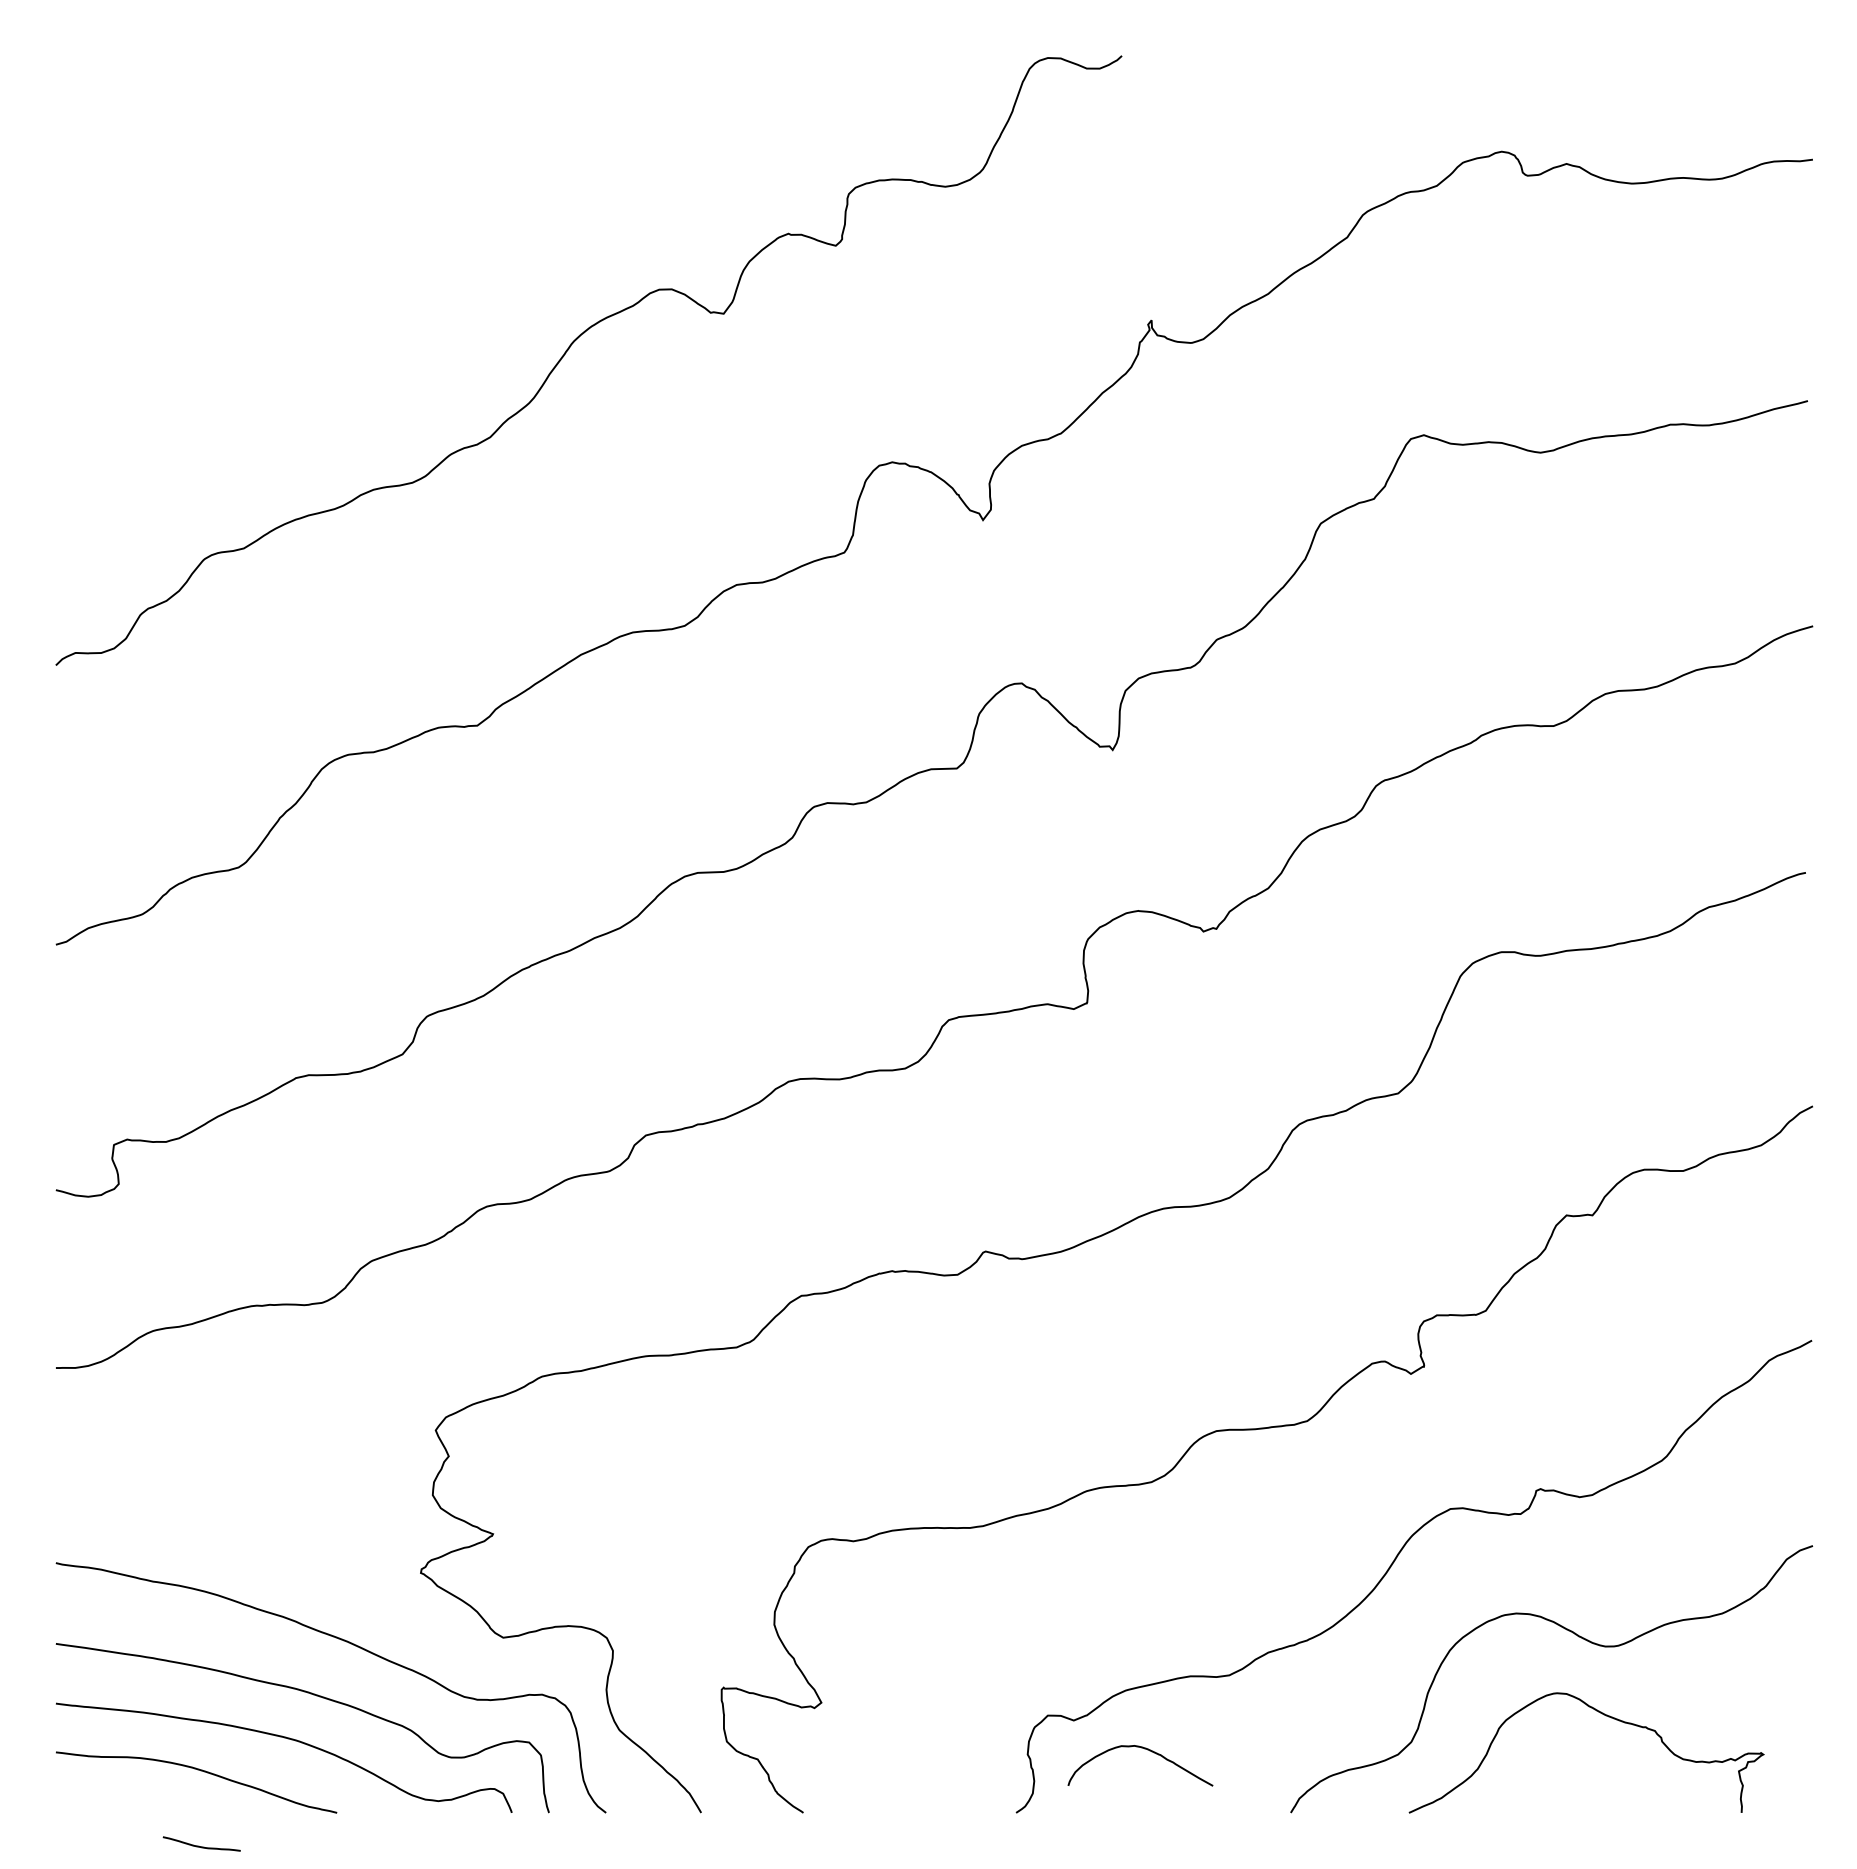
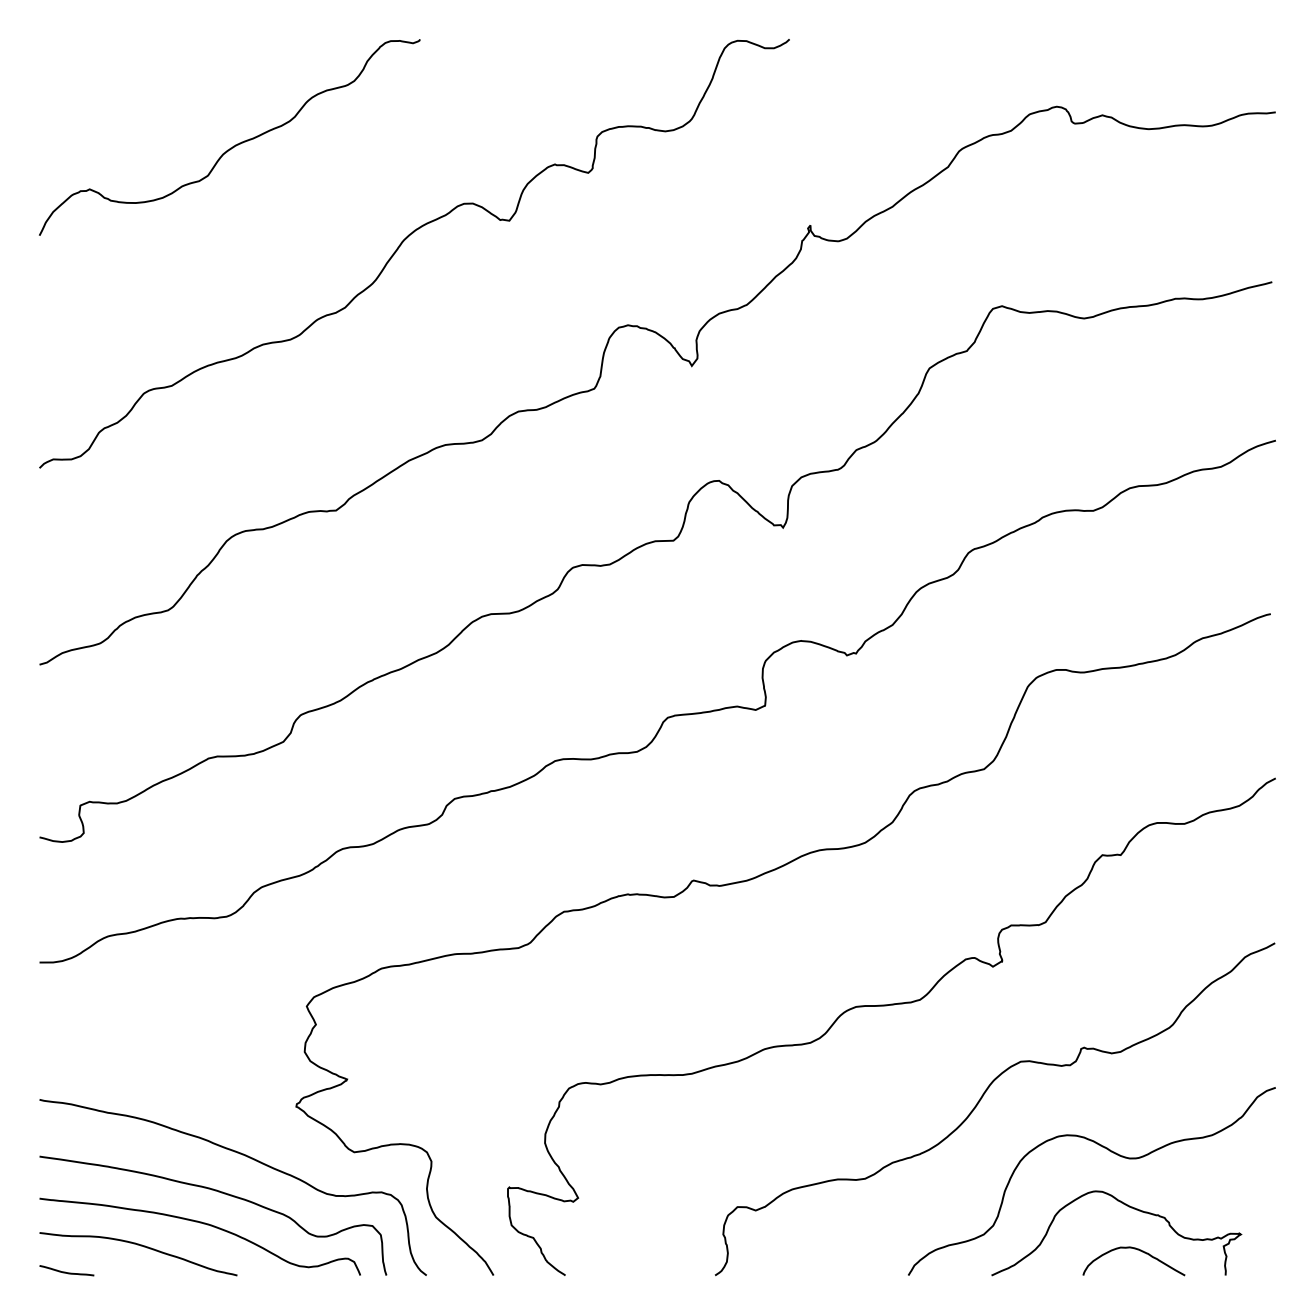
curve: (331, 207) -> (233, 145), added
curve: (1144, 1749) -> (1136, 1249), moved
curve: (201, 1846) -> (66, 1272), moved

